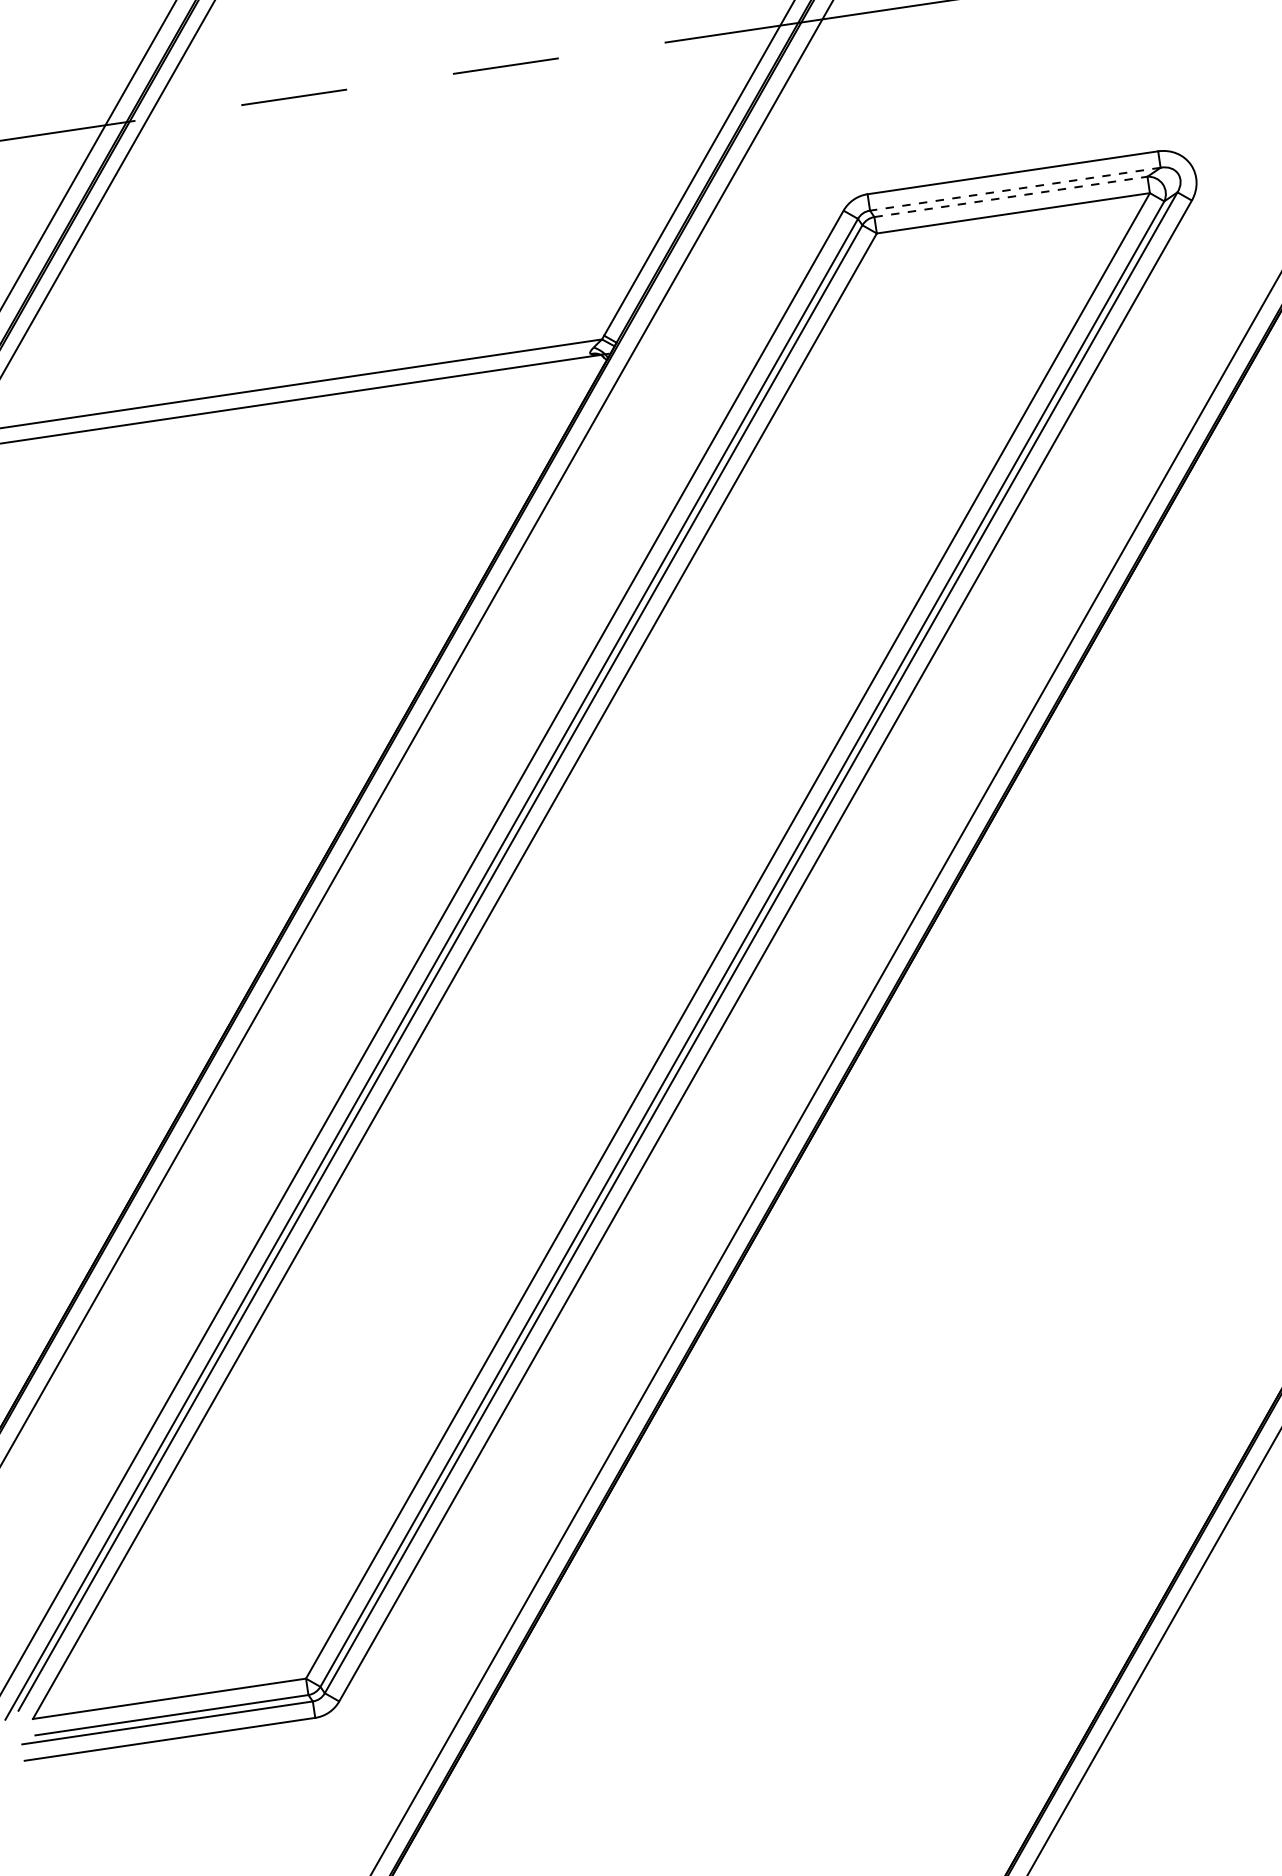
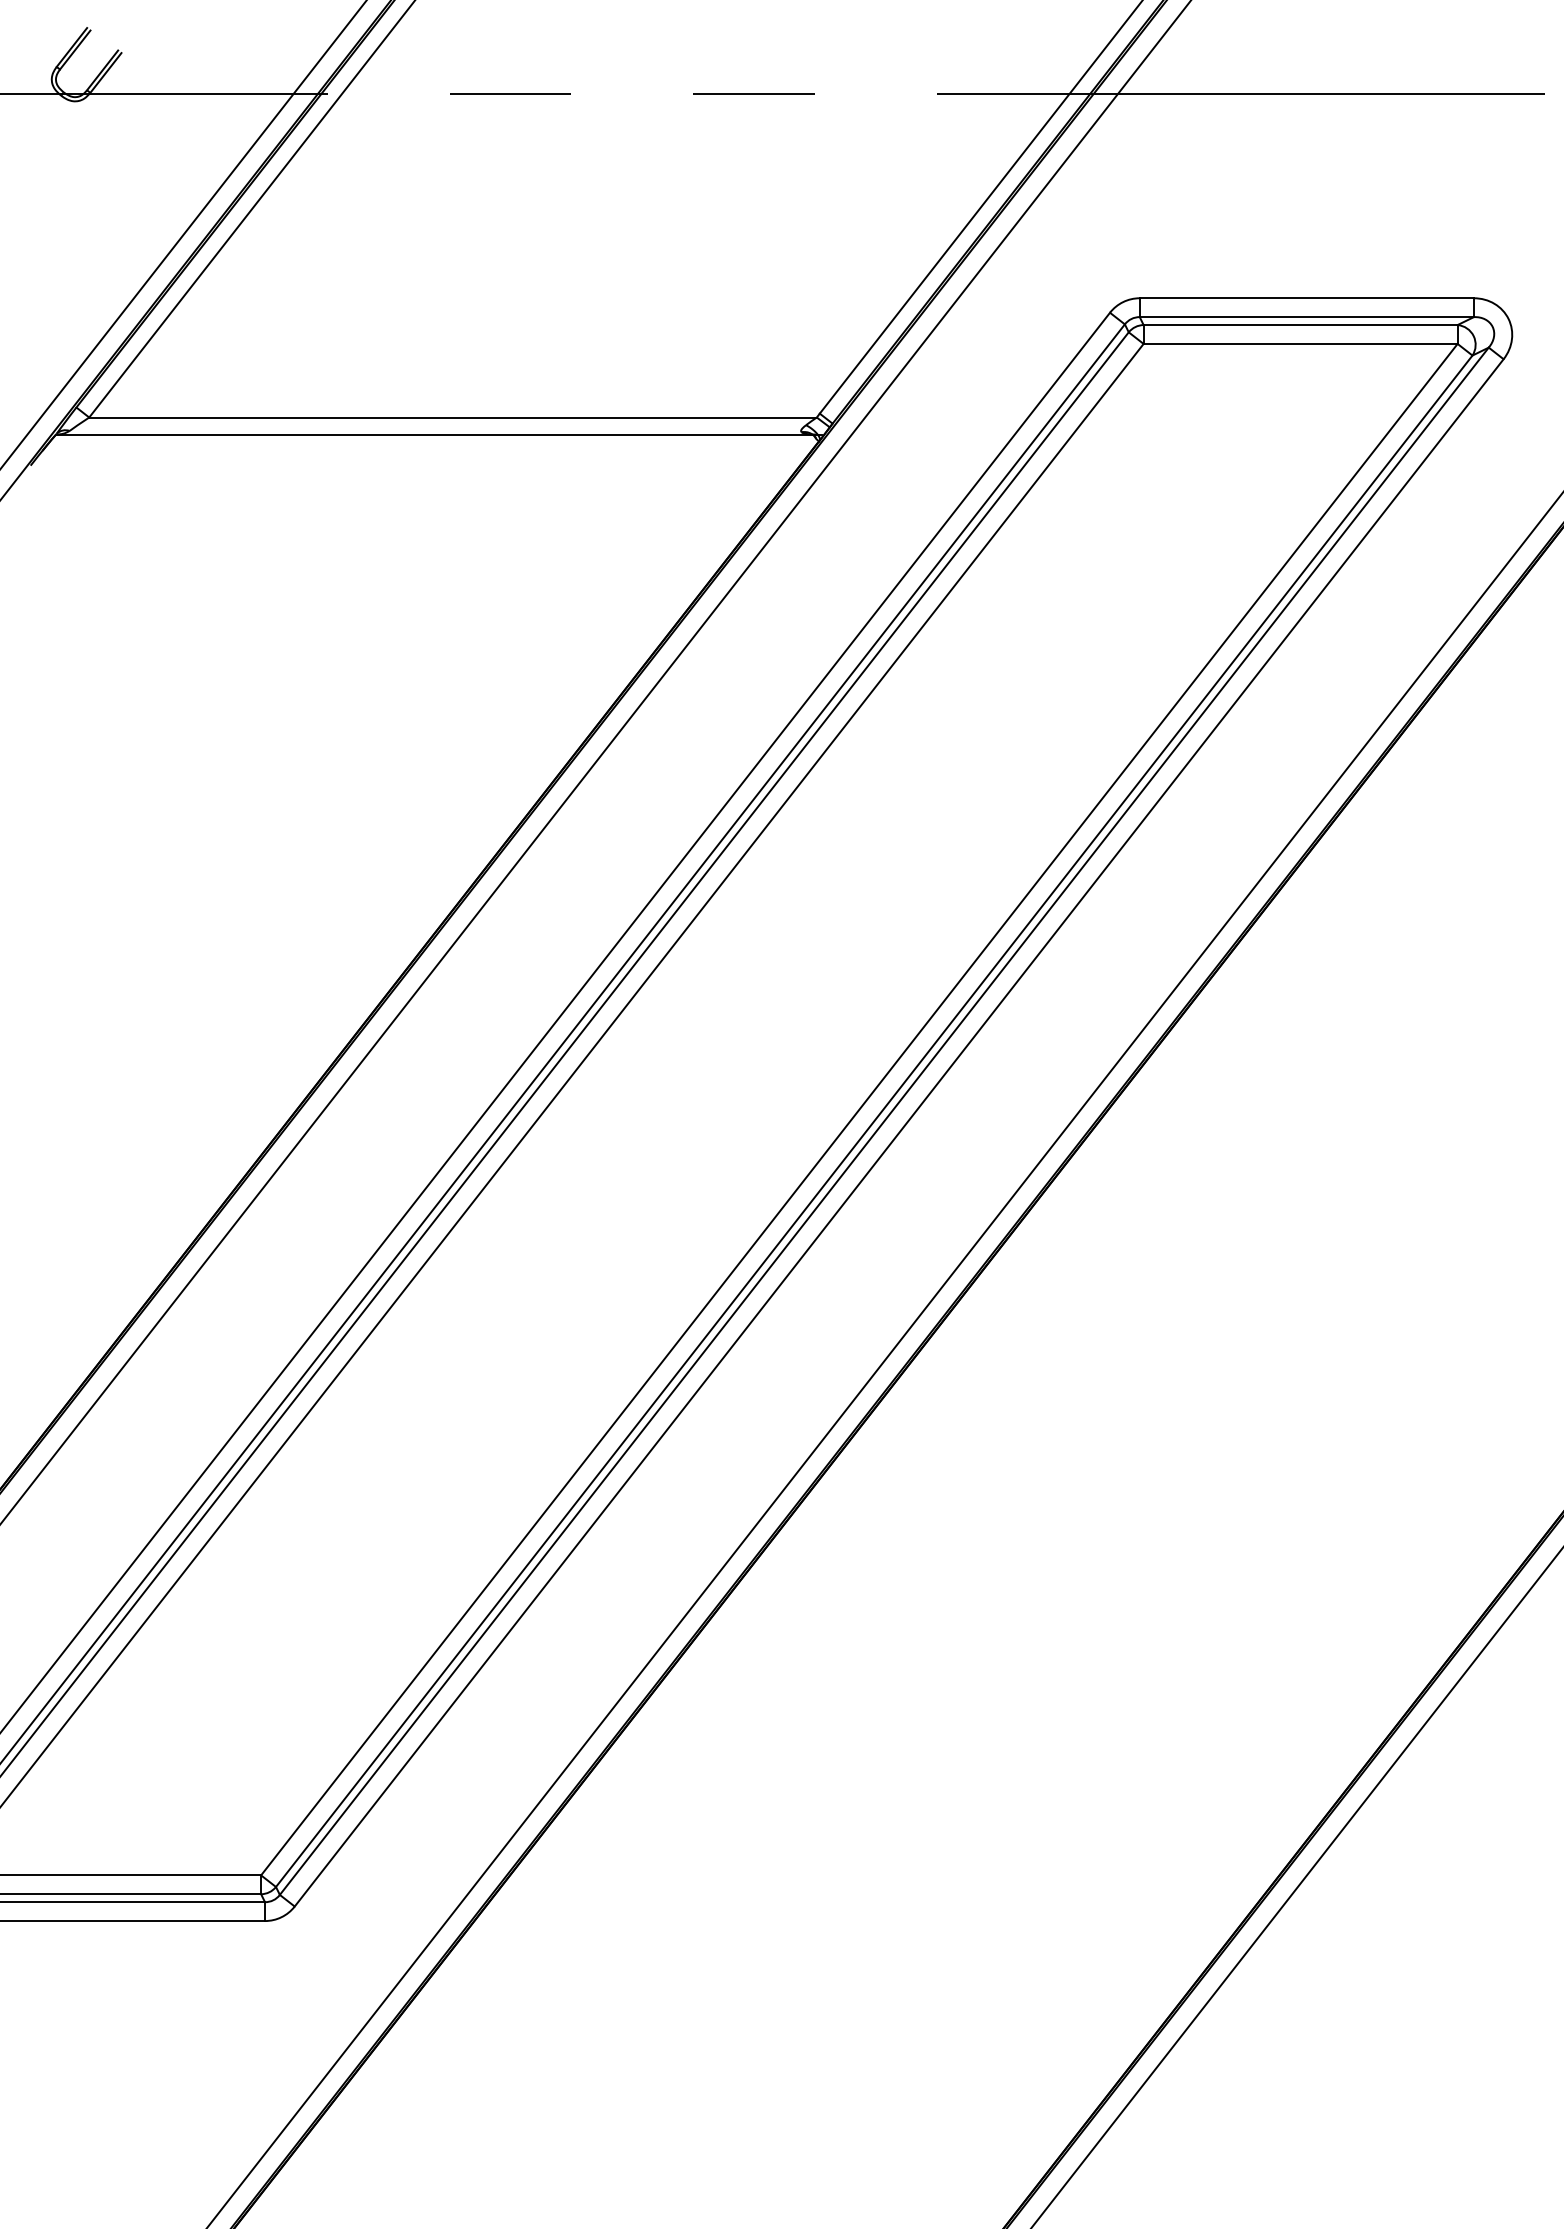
line: (1015, 189) -> (1306, 317), dashed -> solid
line: (1010, 197) -> (1300, 325), dashed -> solid

